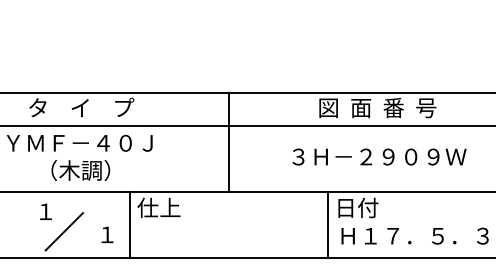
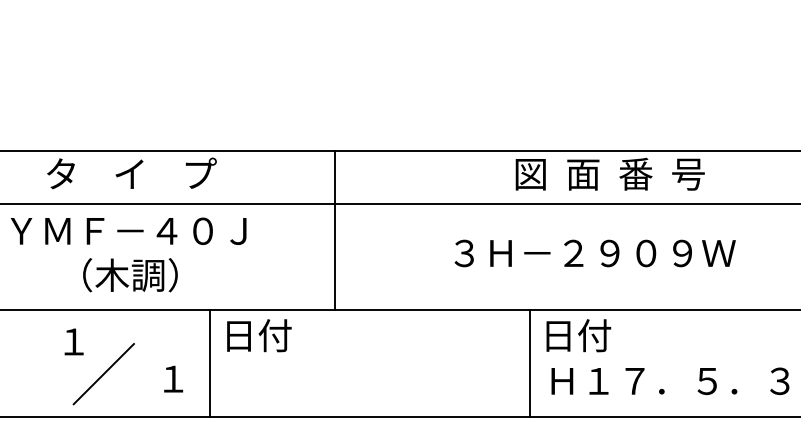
line: (229, 142) -> (335, 229), moved
text: (379, 156) -> (595, 252), moved
text: (158, 207) -> (255, 334), 仕上 -> 日付

